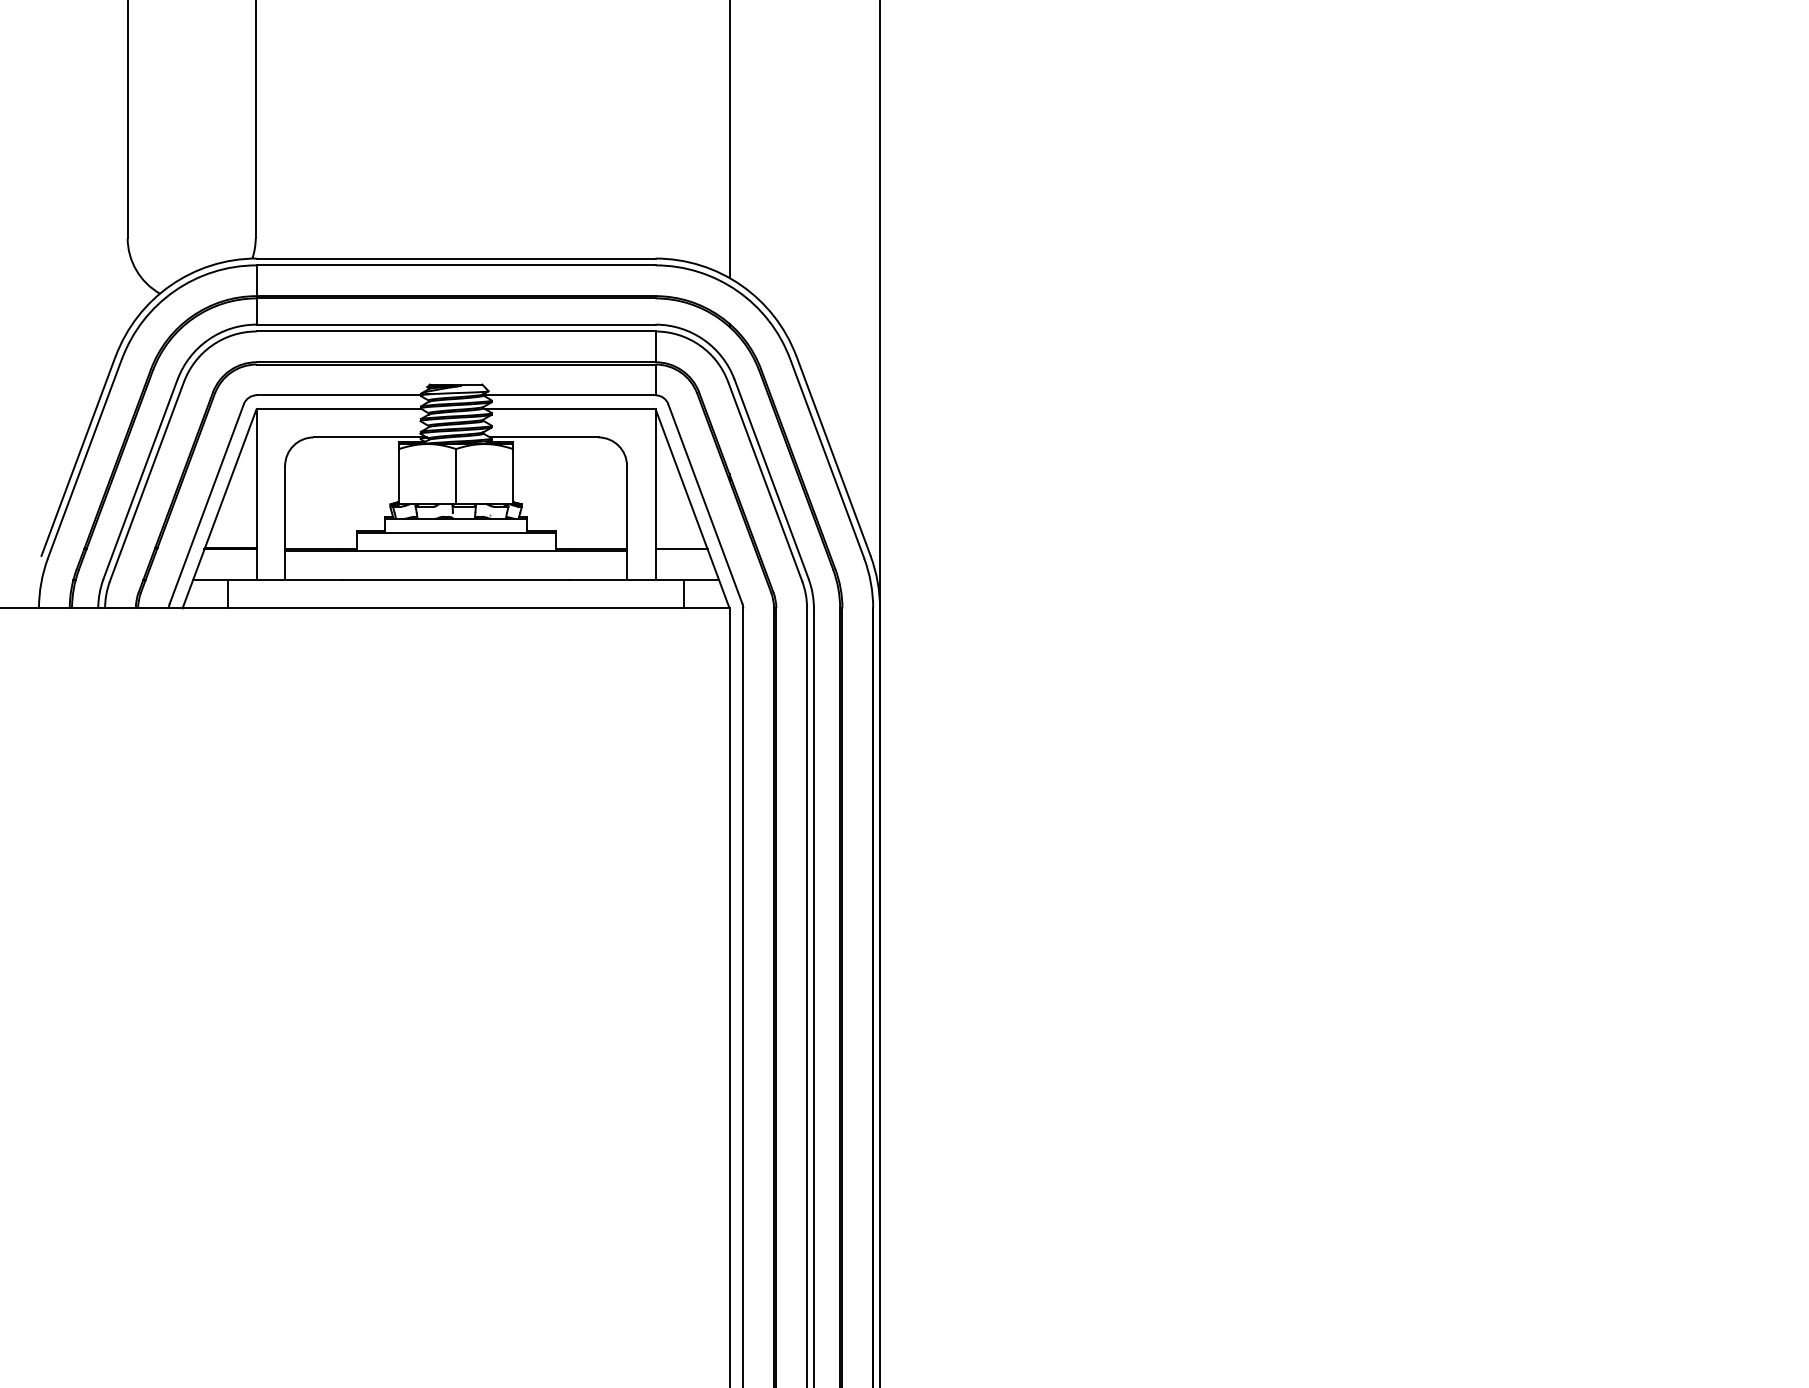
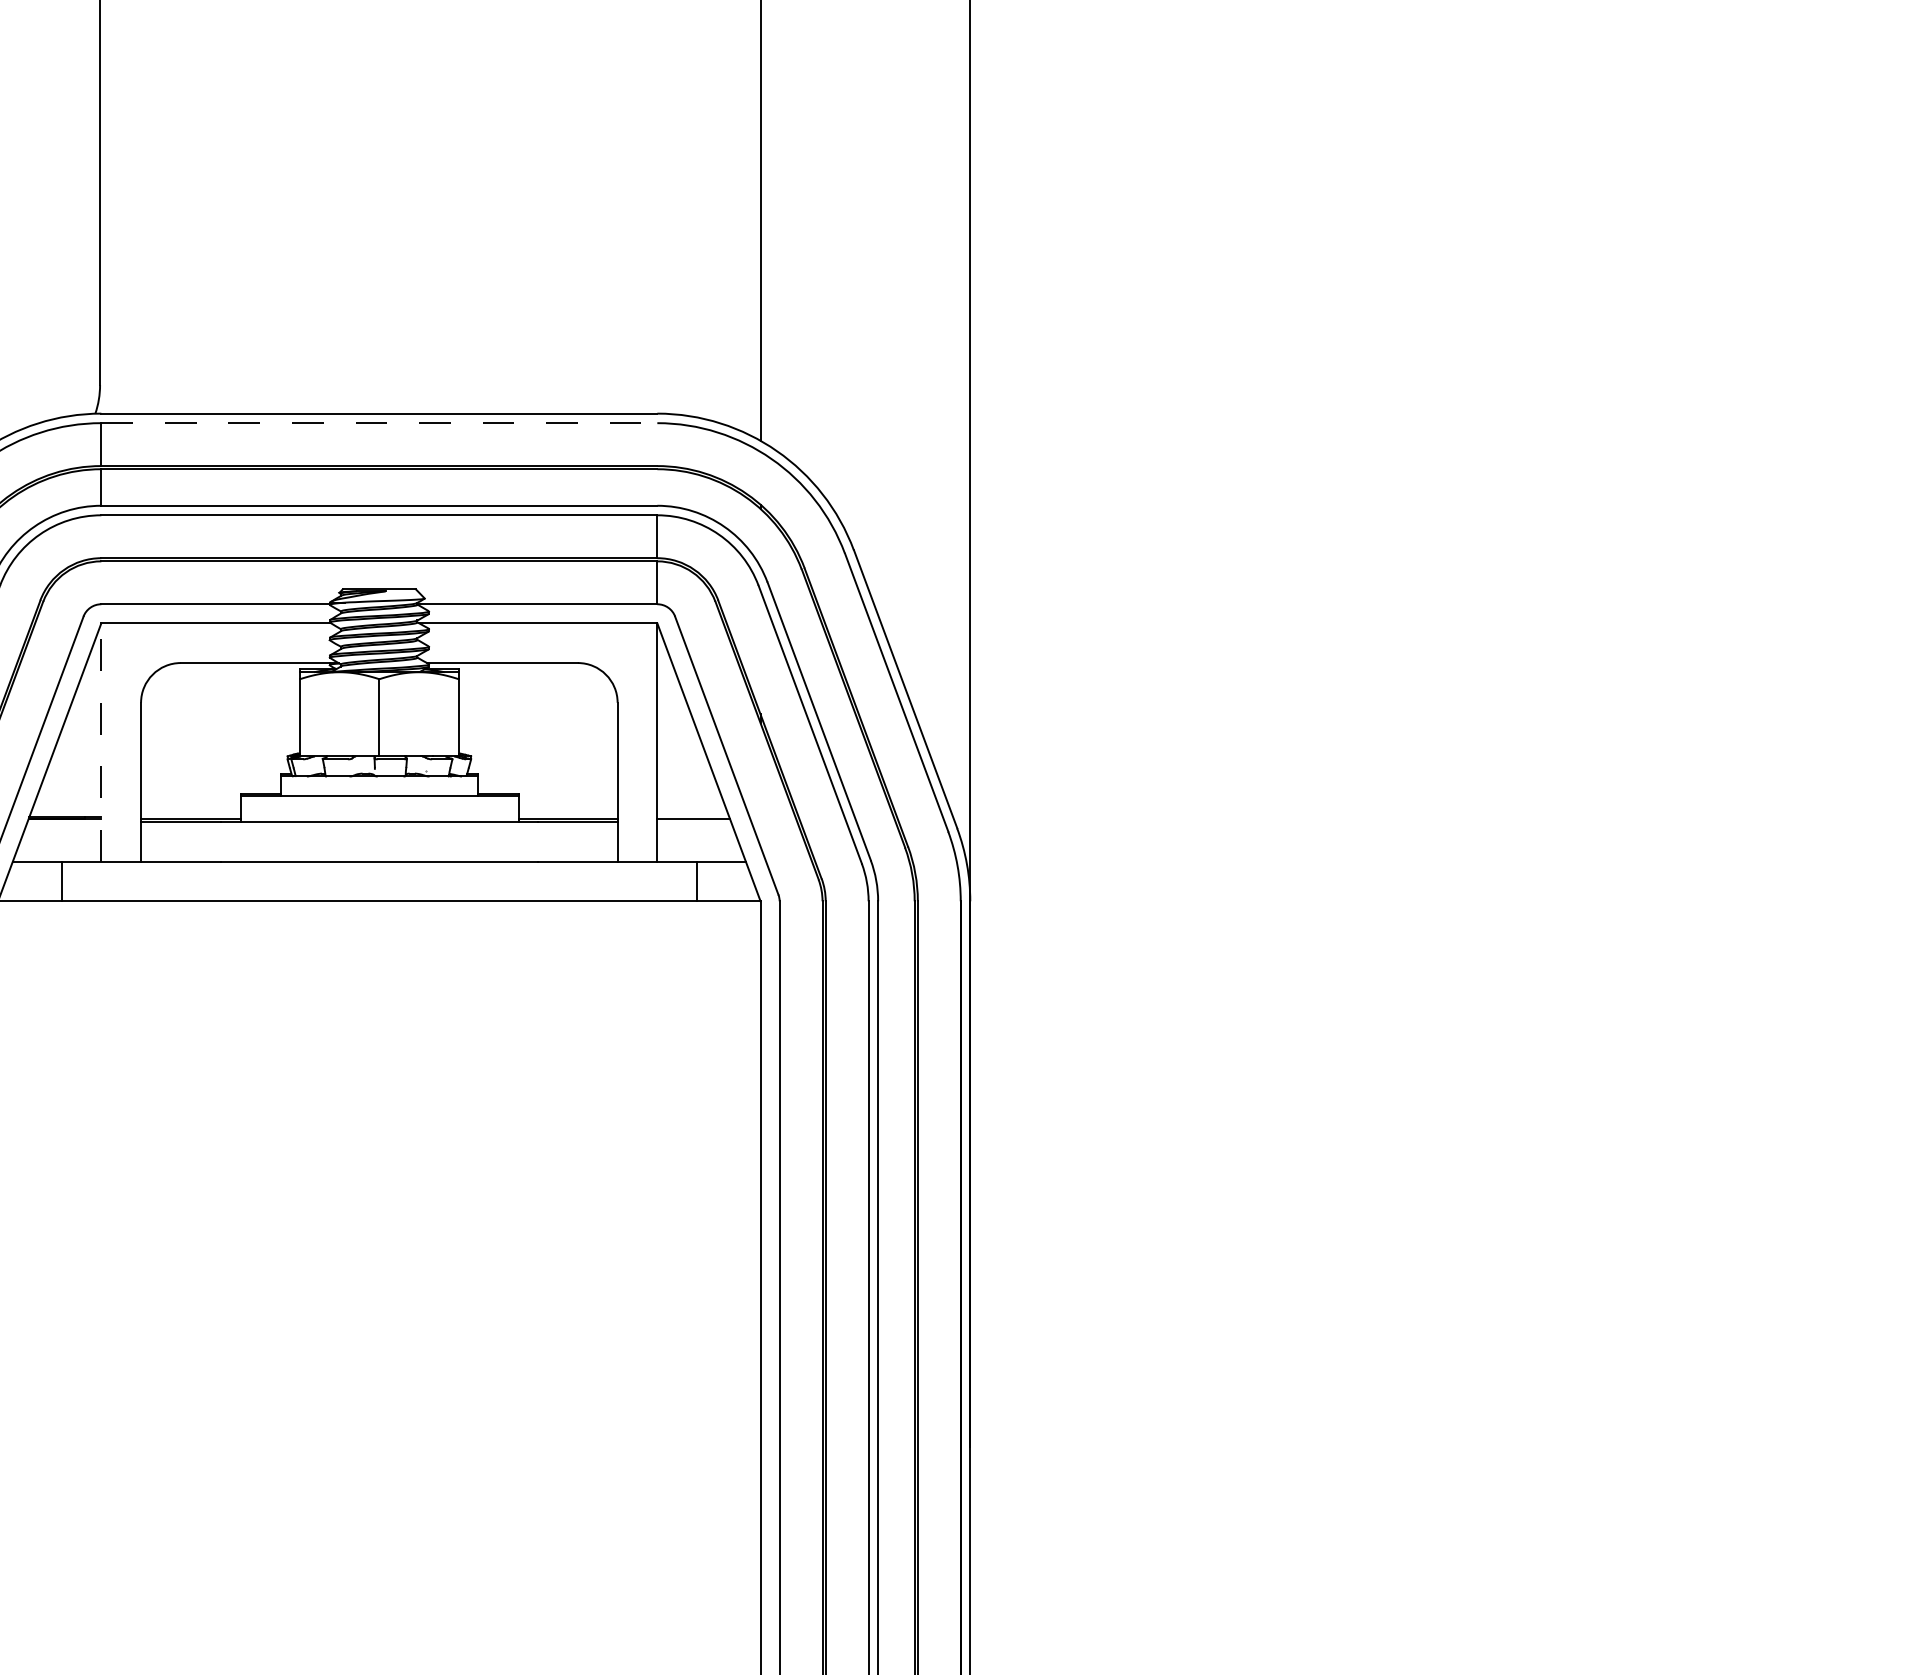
line: (456, 265) -> (379, 423), solid -> dashed
line: (256, 493) -> (101, 741), solid -> dashed

